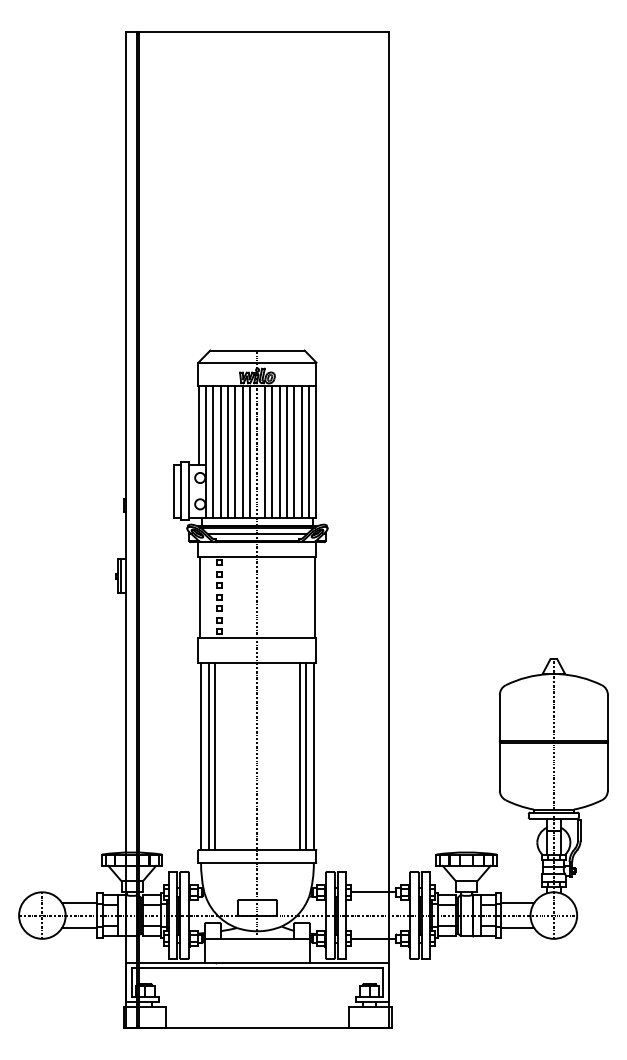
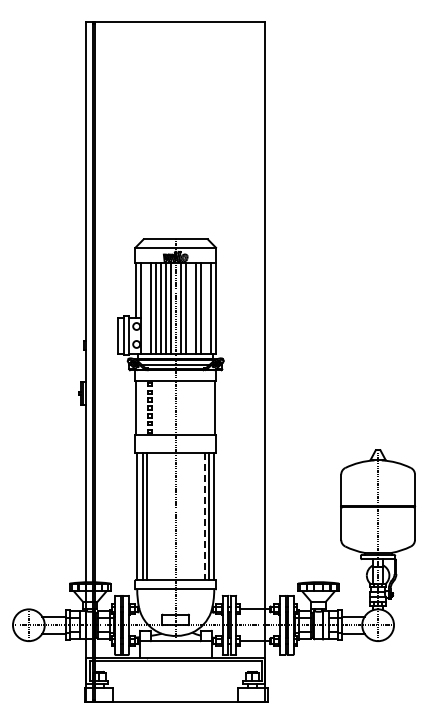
line: (213, 451) -> (145, 308), removed
line: (279, 451) -> (190, 308), removed
line: (301, 451) -> (205, 308), removed
line: (299, 756) -> (204, 516), solid -> dashed

